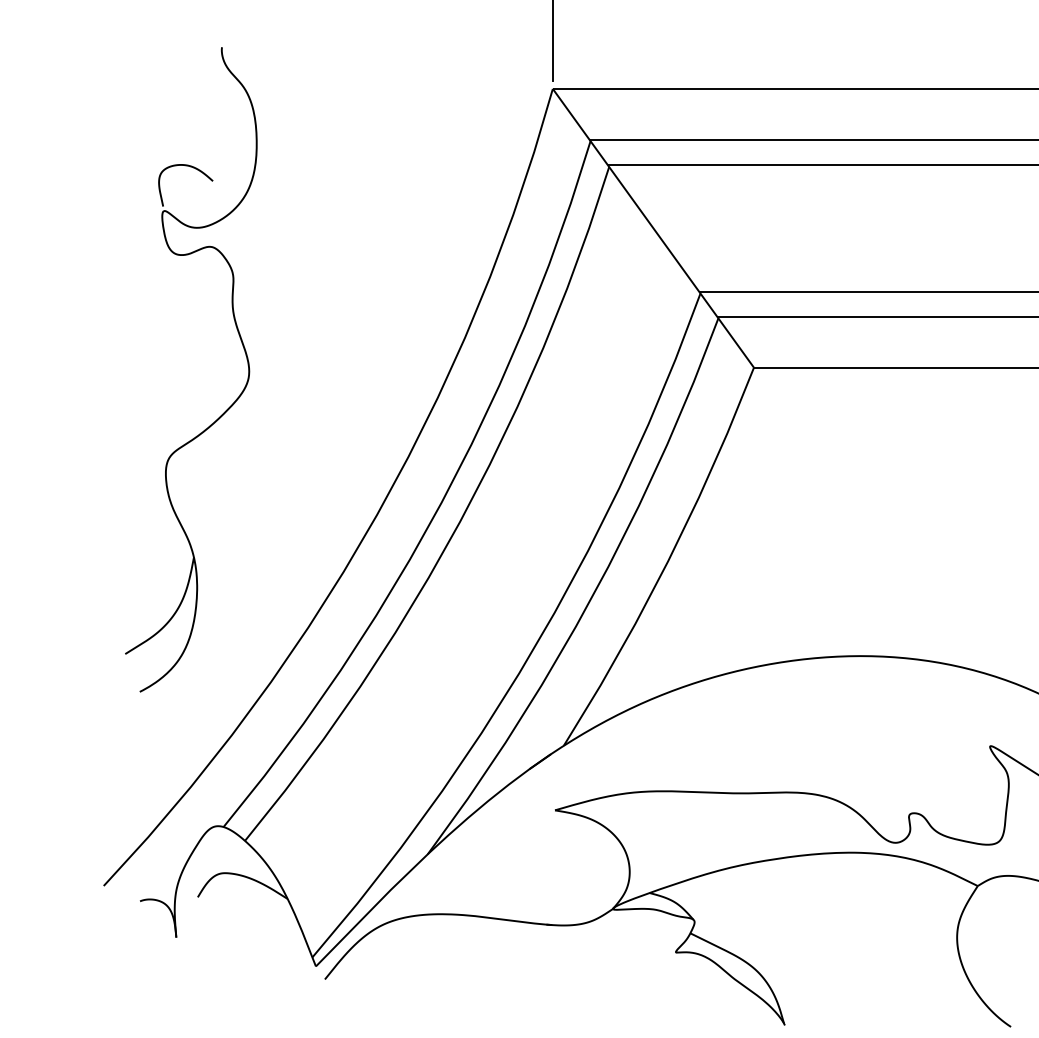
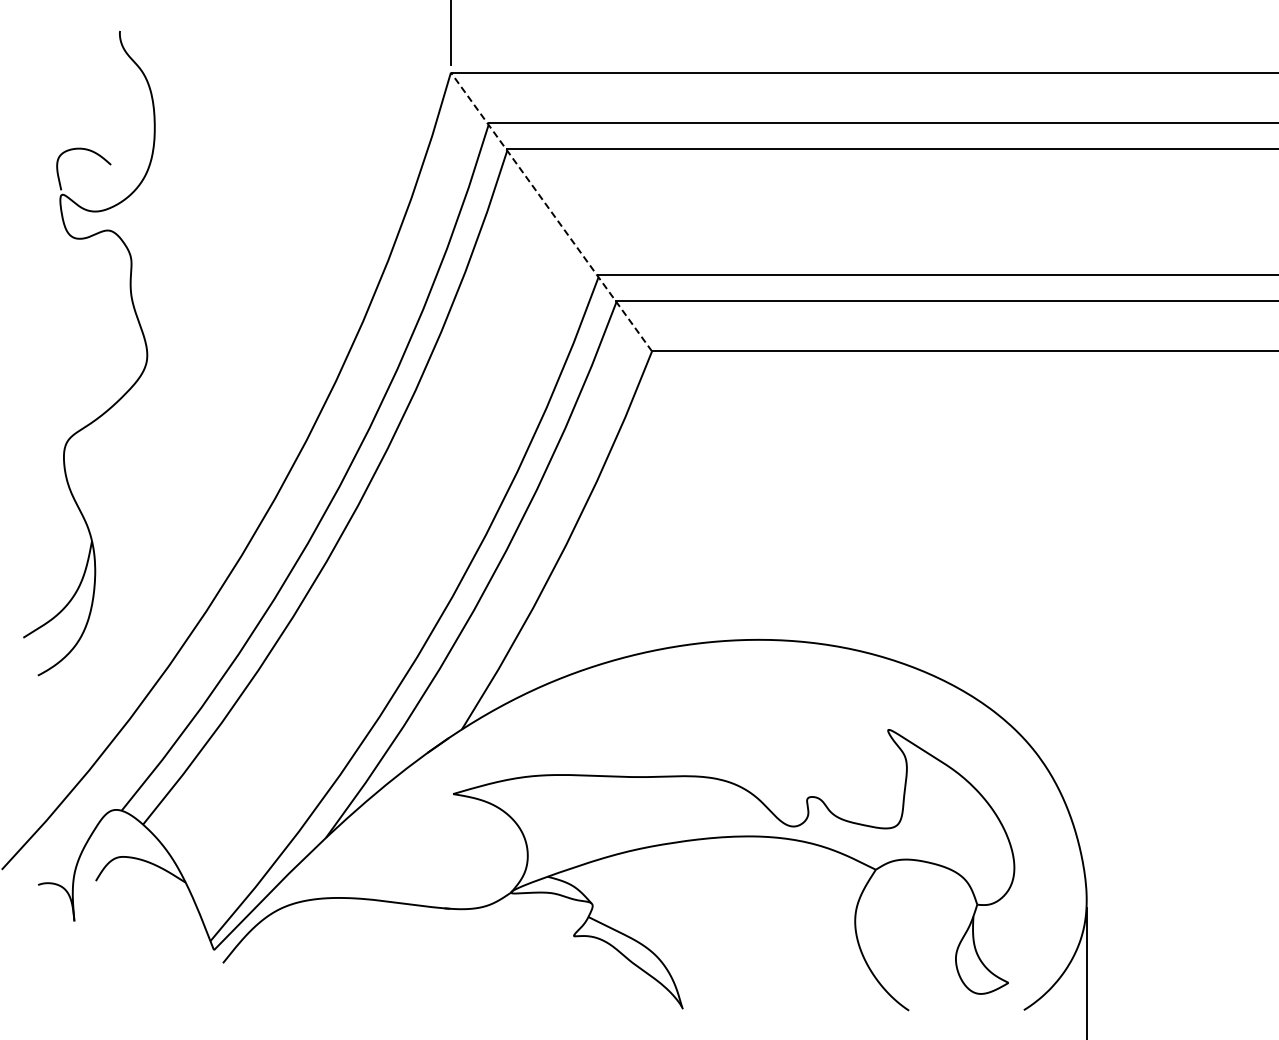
line: (653, 228) -> (551, 212), solid -> dashed

